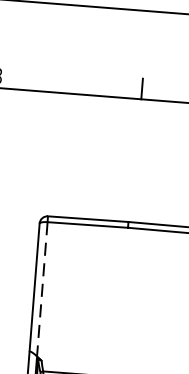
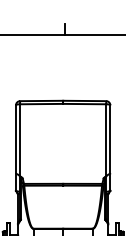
line: (42, 289) -> (20, 140), dashed -> solid

